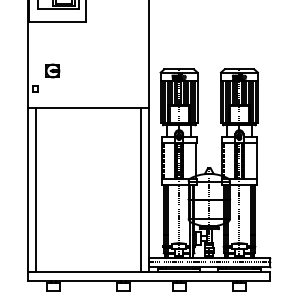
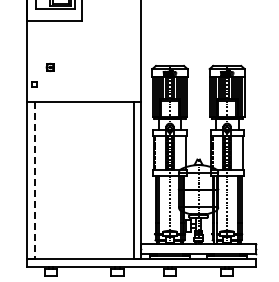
part: (53, 71) -> (50, 67), size x0.6
line: (36, 190) -> (34, 180), solid -> dashed
line: (209, 262) -> (198, 249), removed

